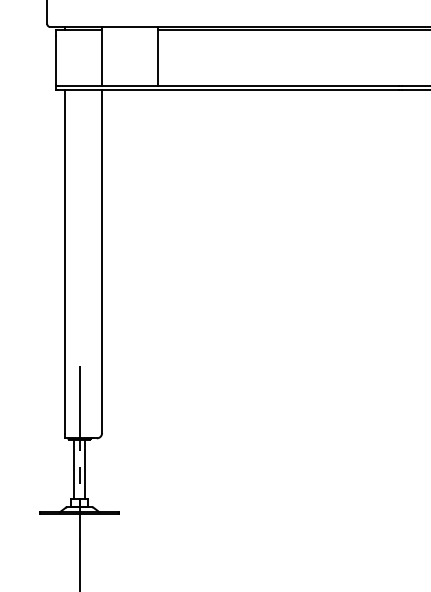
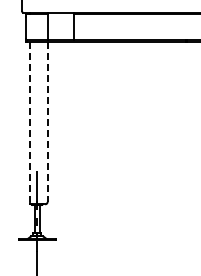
line: (101, 260) -> (47, 121), solid -> dashed
line: (65, 262) -> (30, 122), solid -> dashed

